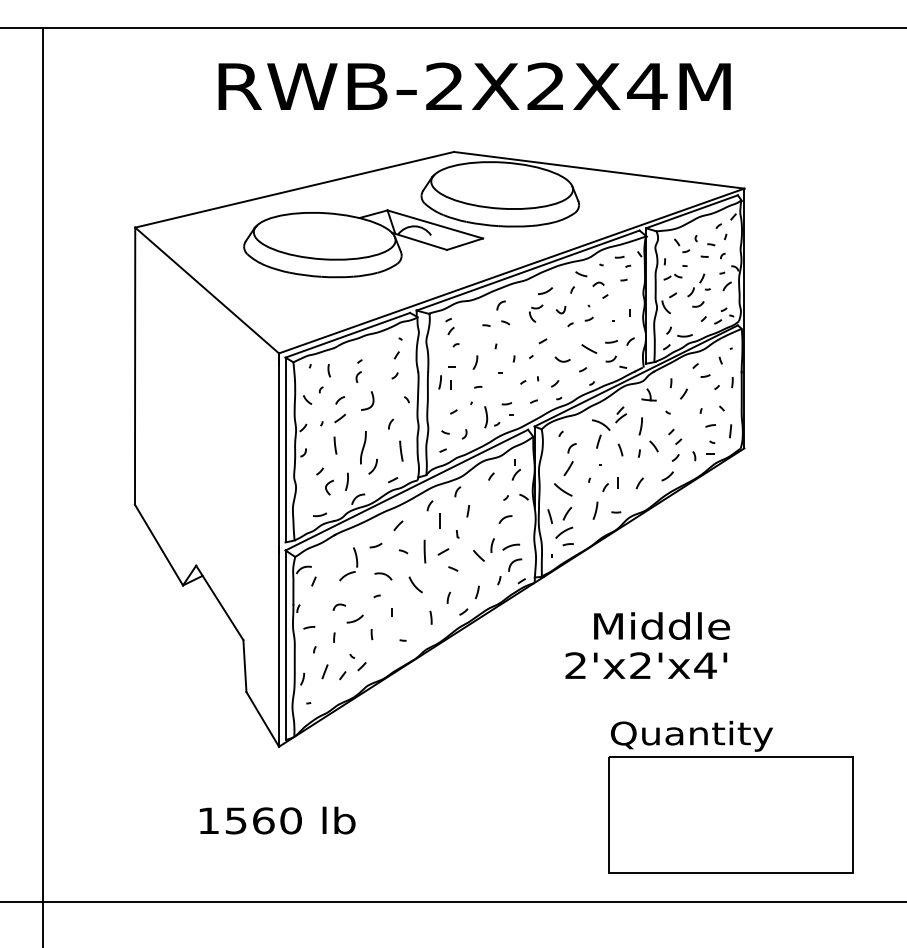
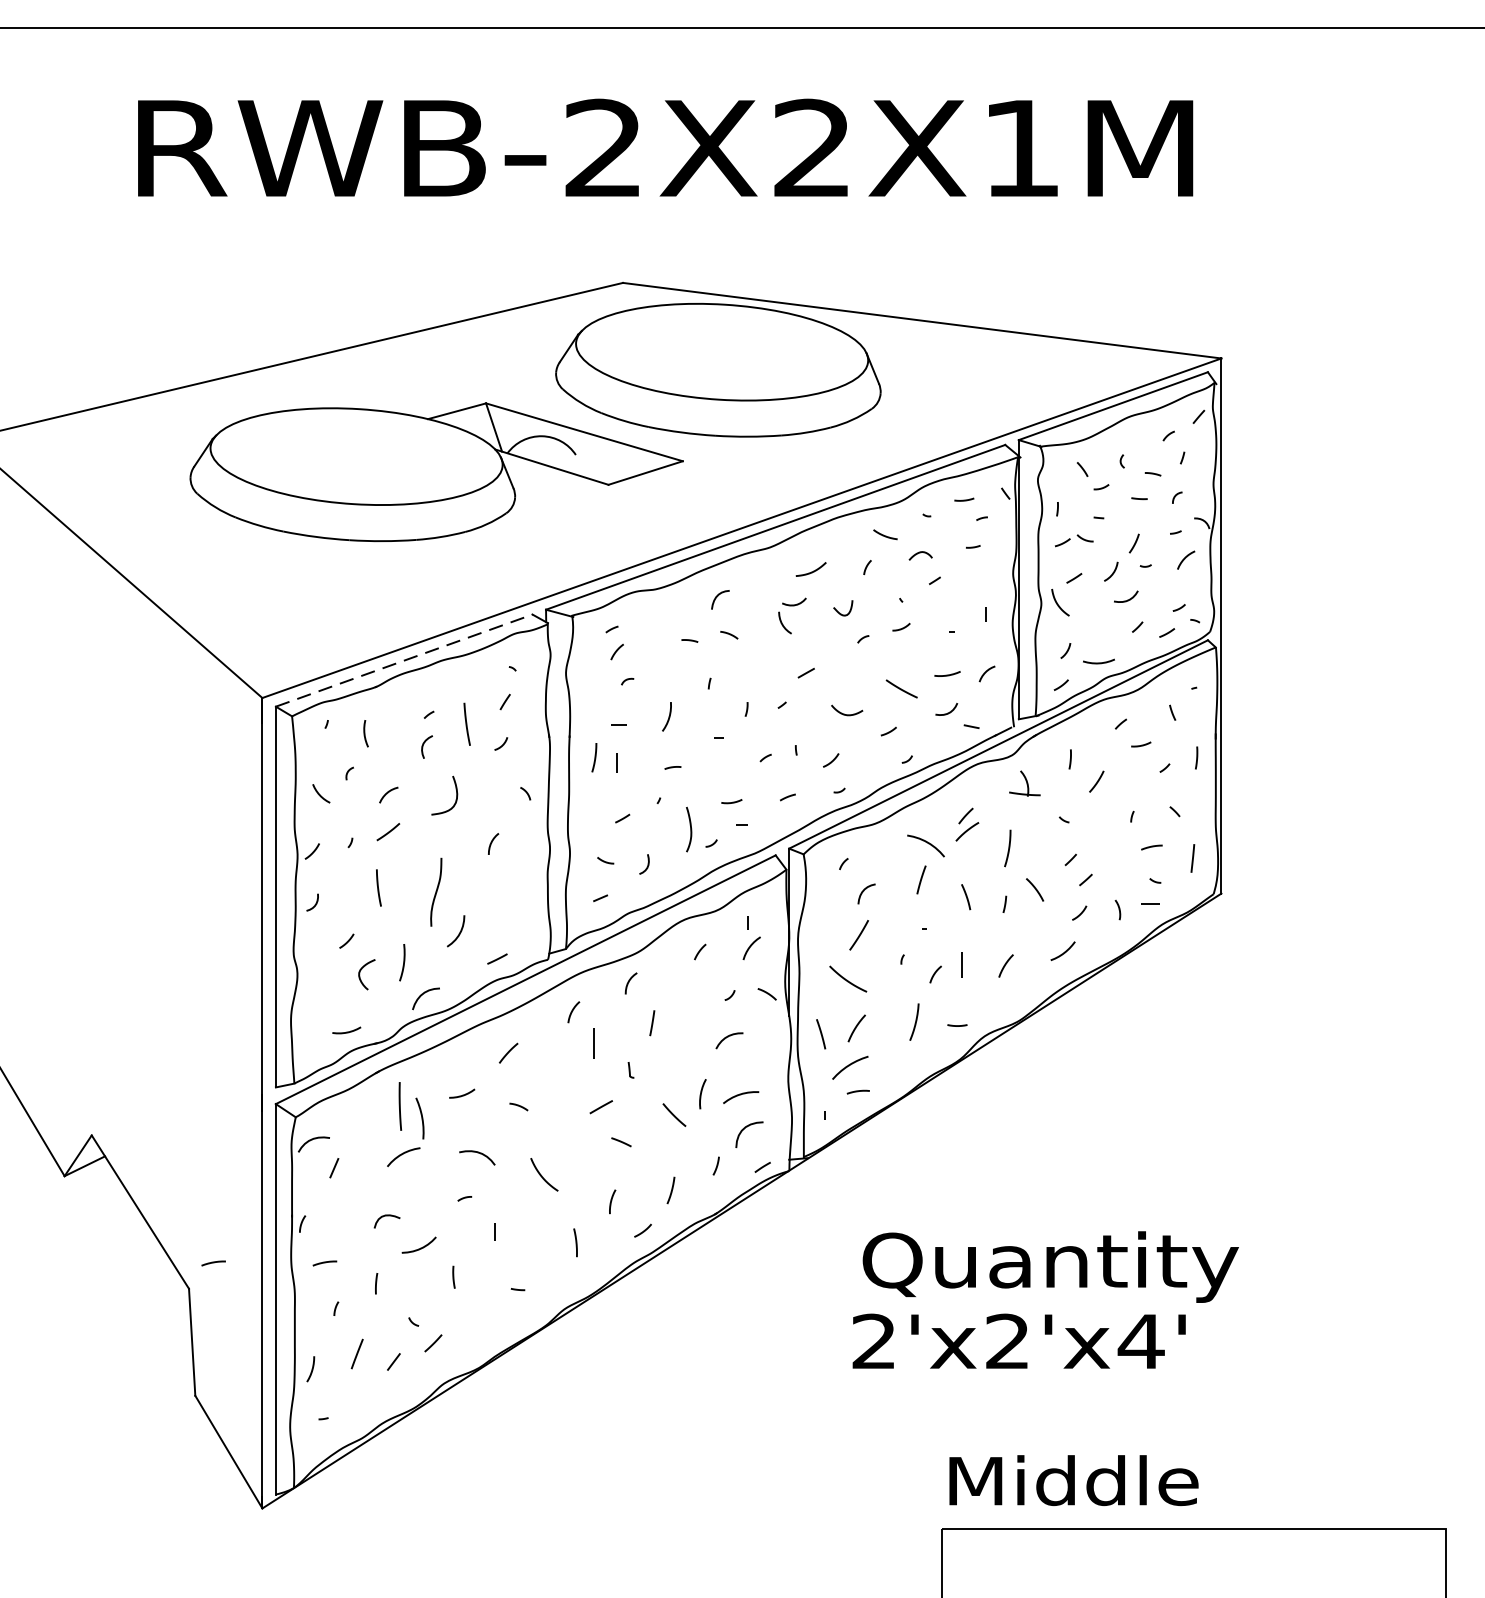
text: (647, 86) -> (1021, 148), RWB-2X2X4M -> RWB-2X2X1M
line: (348, 335) -> (405, 661), solid -> dashed
line: (401, 450) -> (467, 722), moved
line: (424, 551) -> (399, 1106), moved
curve: (255, 627) -> (213, 1262), added
text: (661, 629) -> (1050, 1266), Middle -> Quantity
text: (691, 735) -> (1112, 1485), Quantity -> Middle

